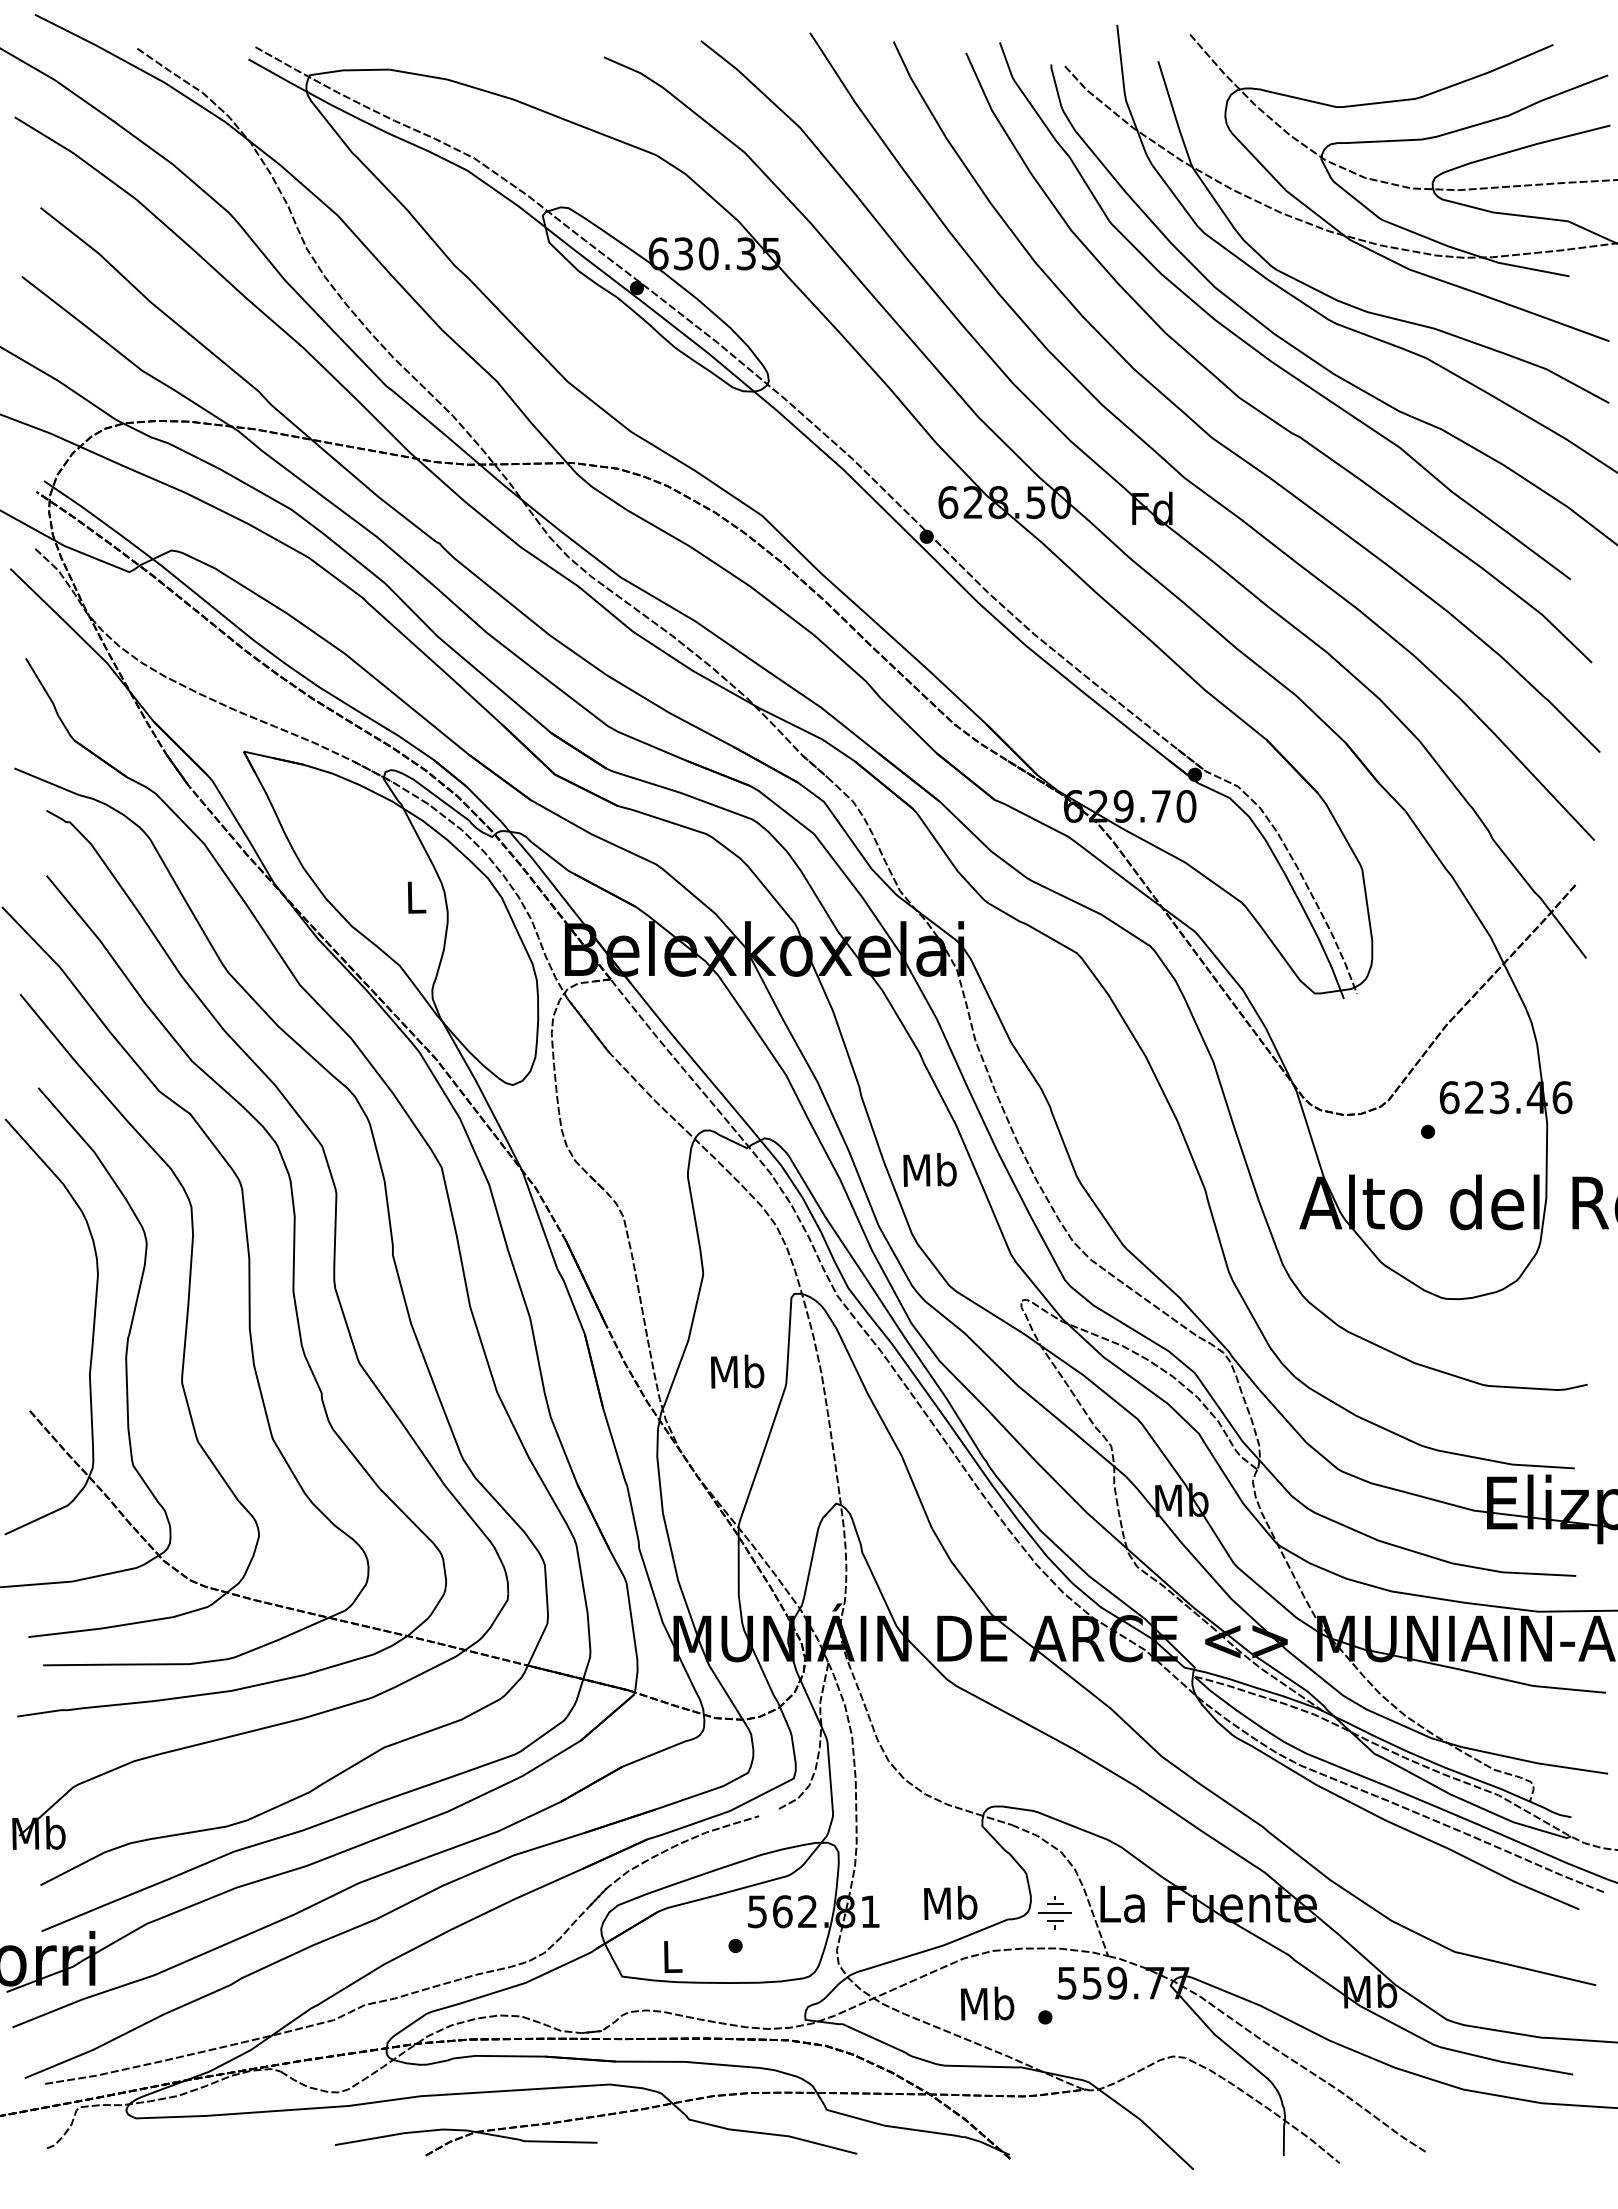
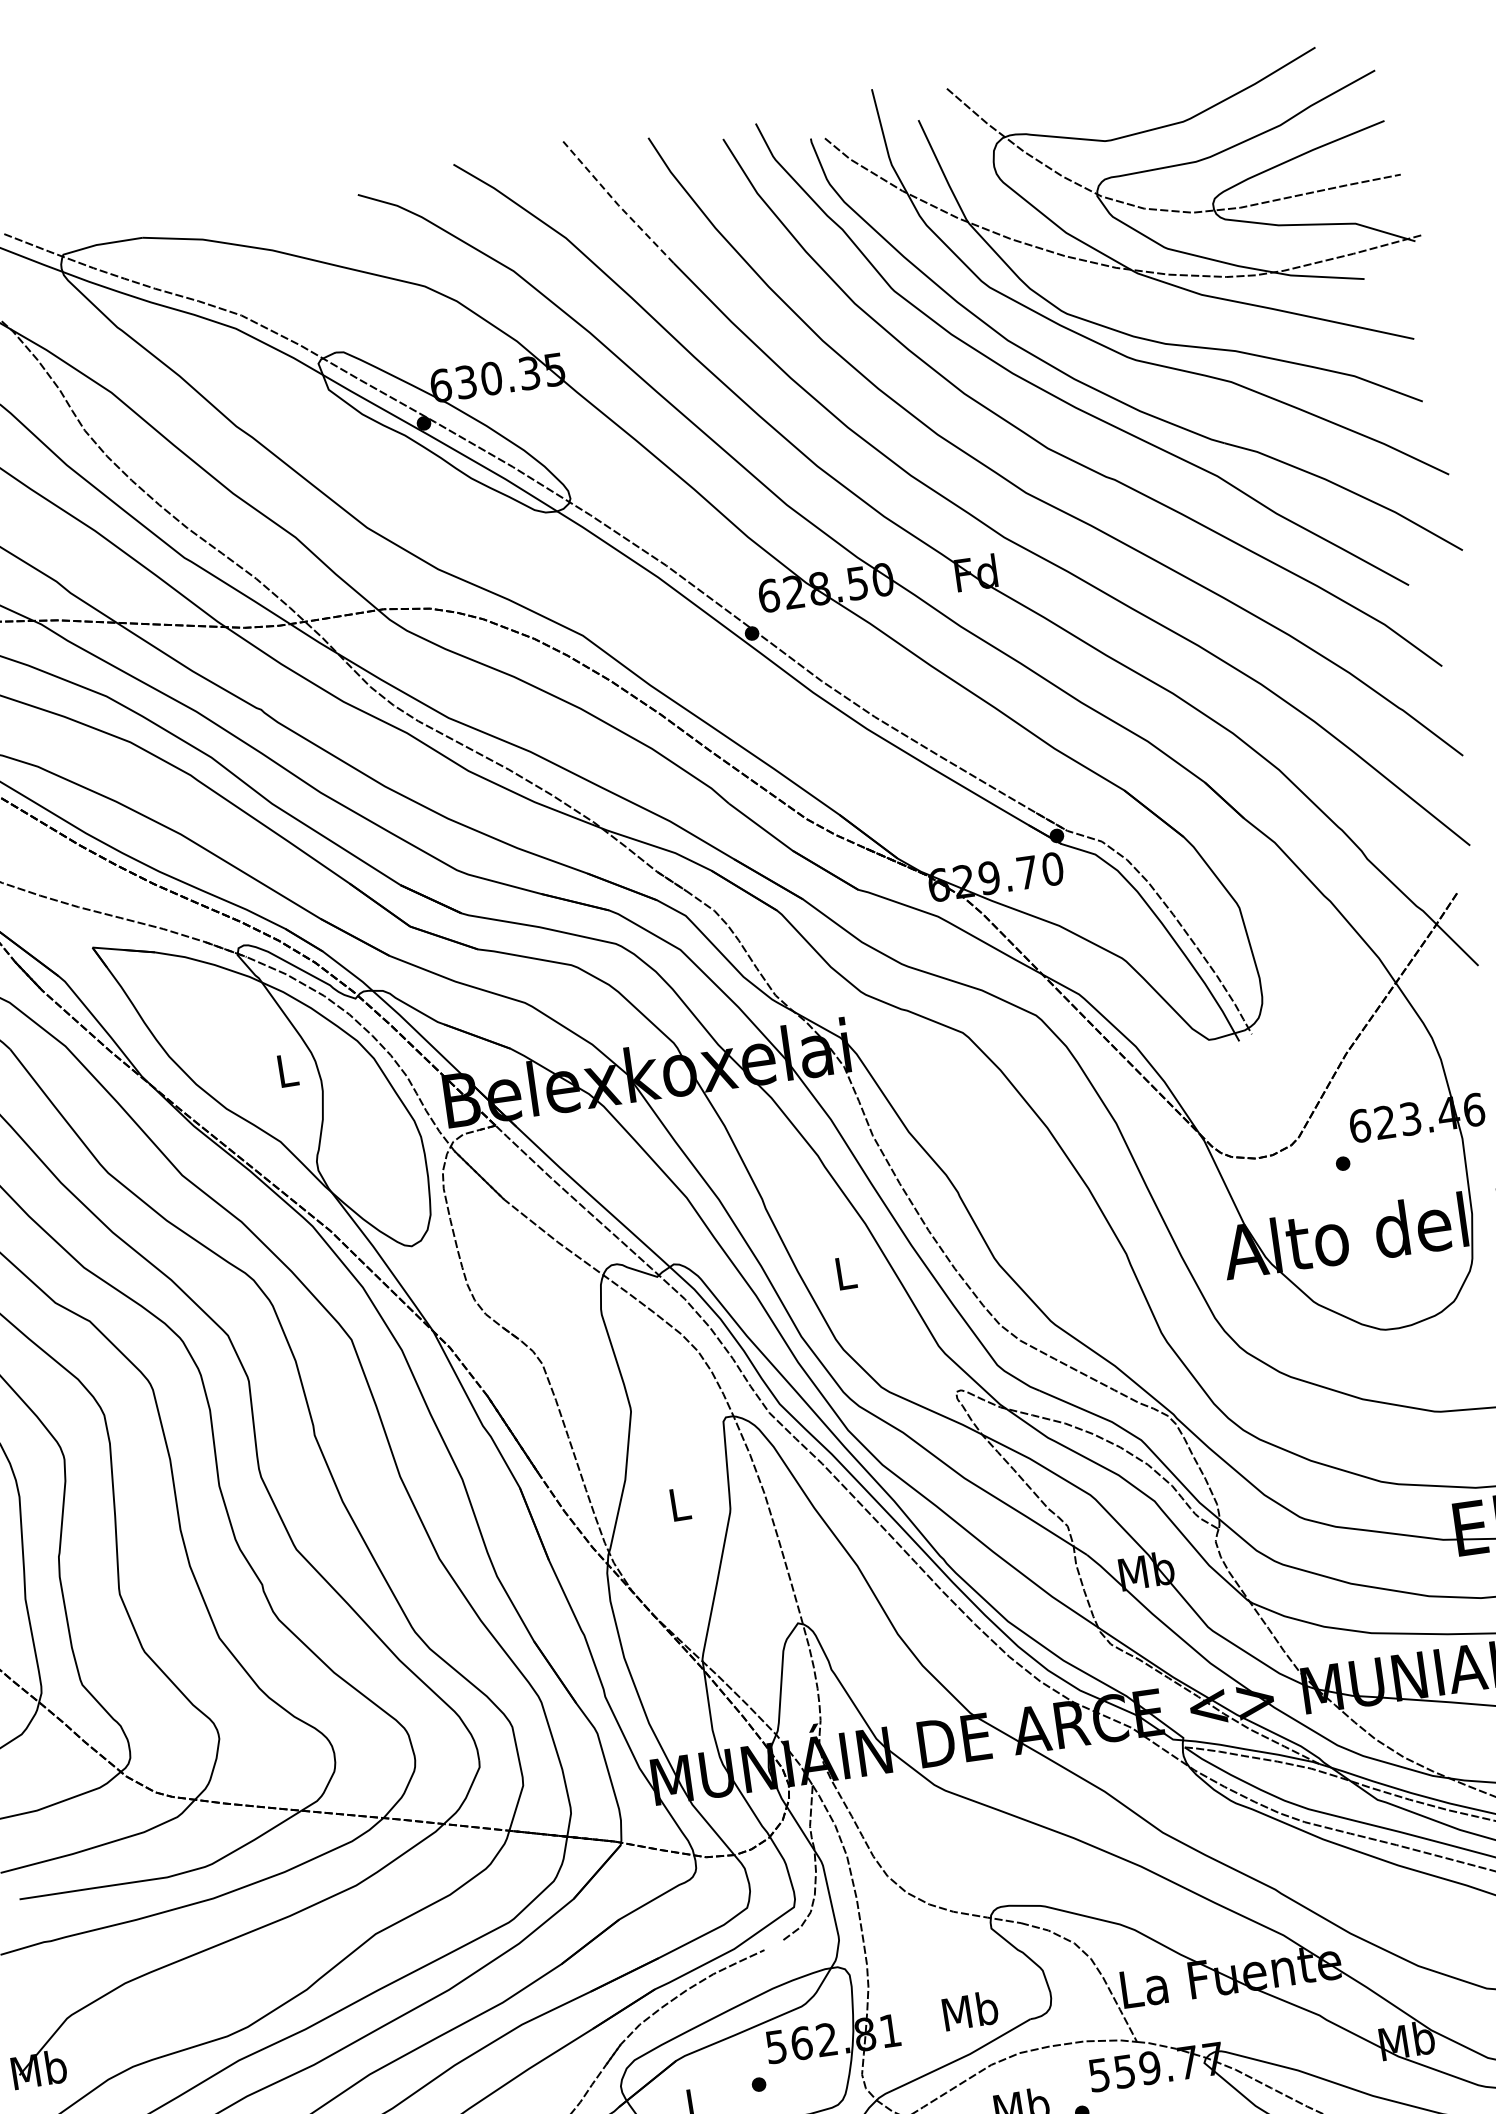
line: (853, 100) -> (616, 203), solid -> dashed
text: (929, 1169) -> (844, 1272), Mb -> L
text: (737, 1371) -> (679, 1503), Mb -> L
part: (1054, 1912) -> (1076, 2005), removed

